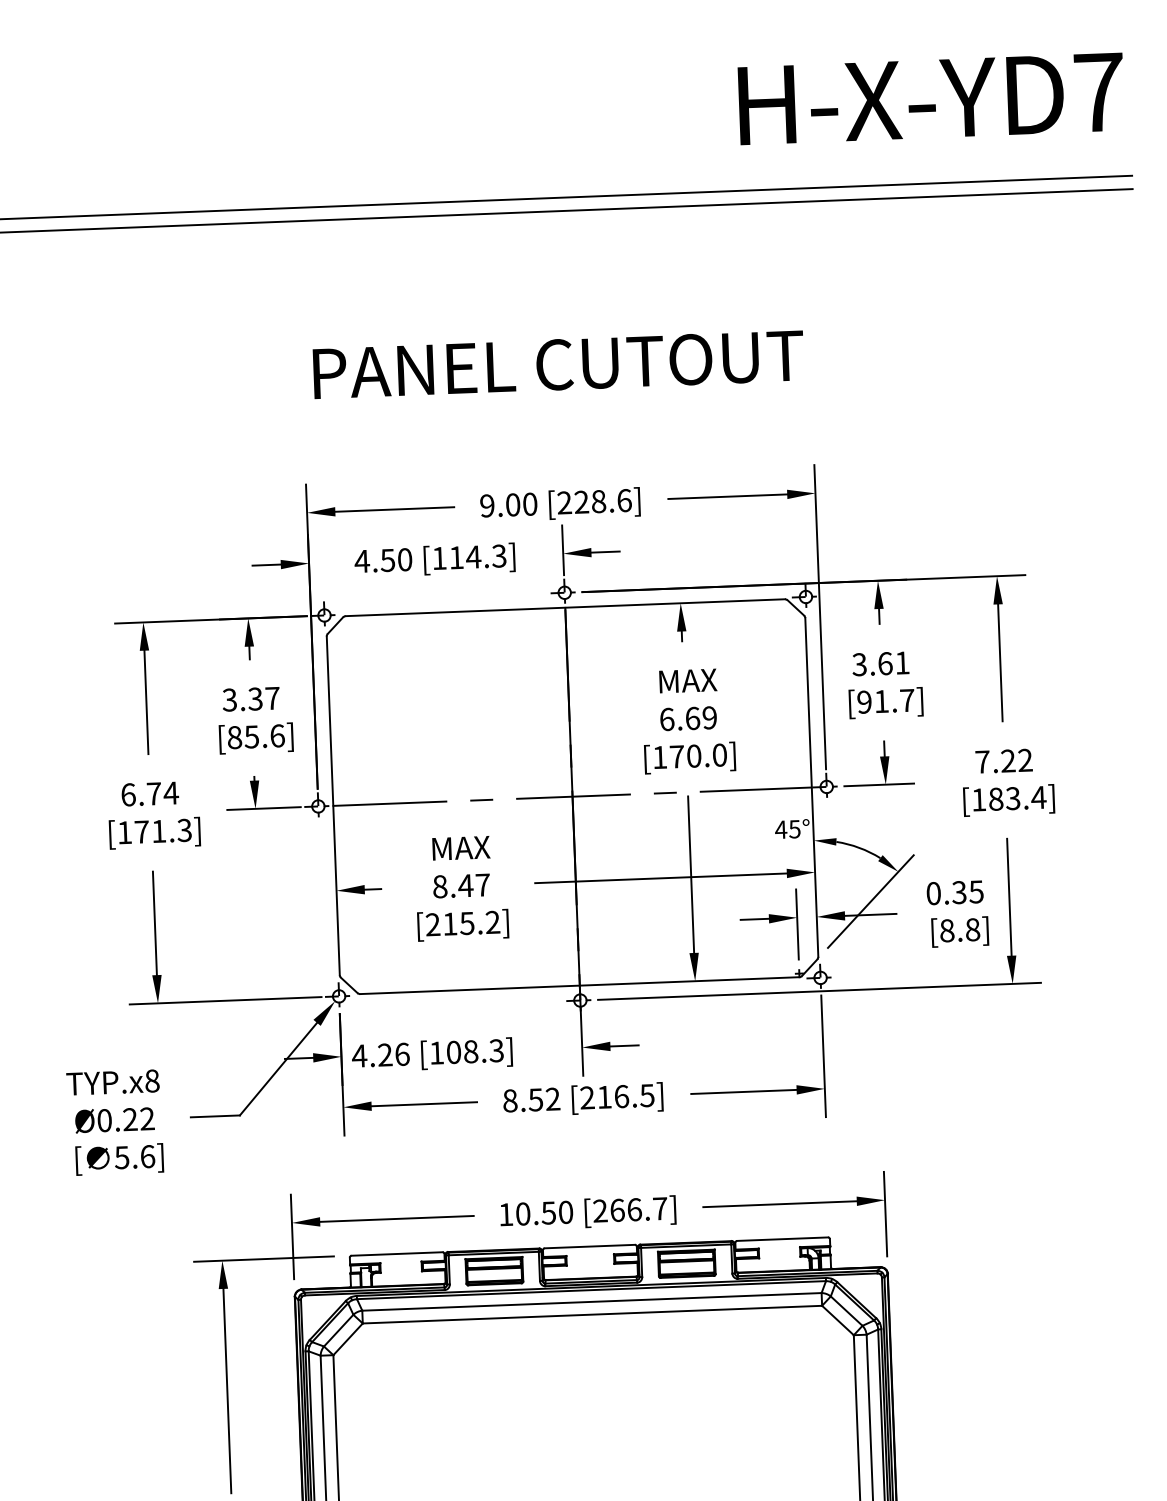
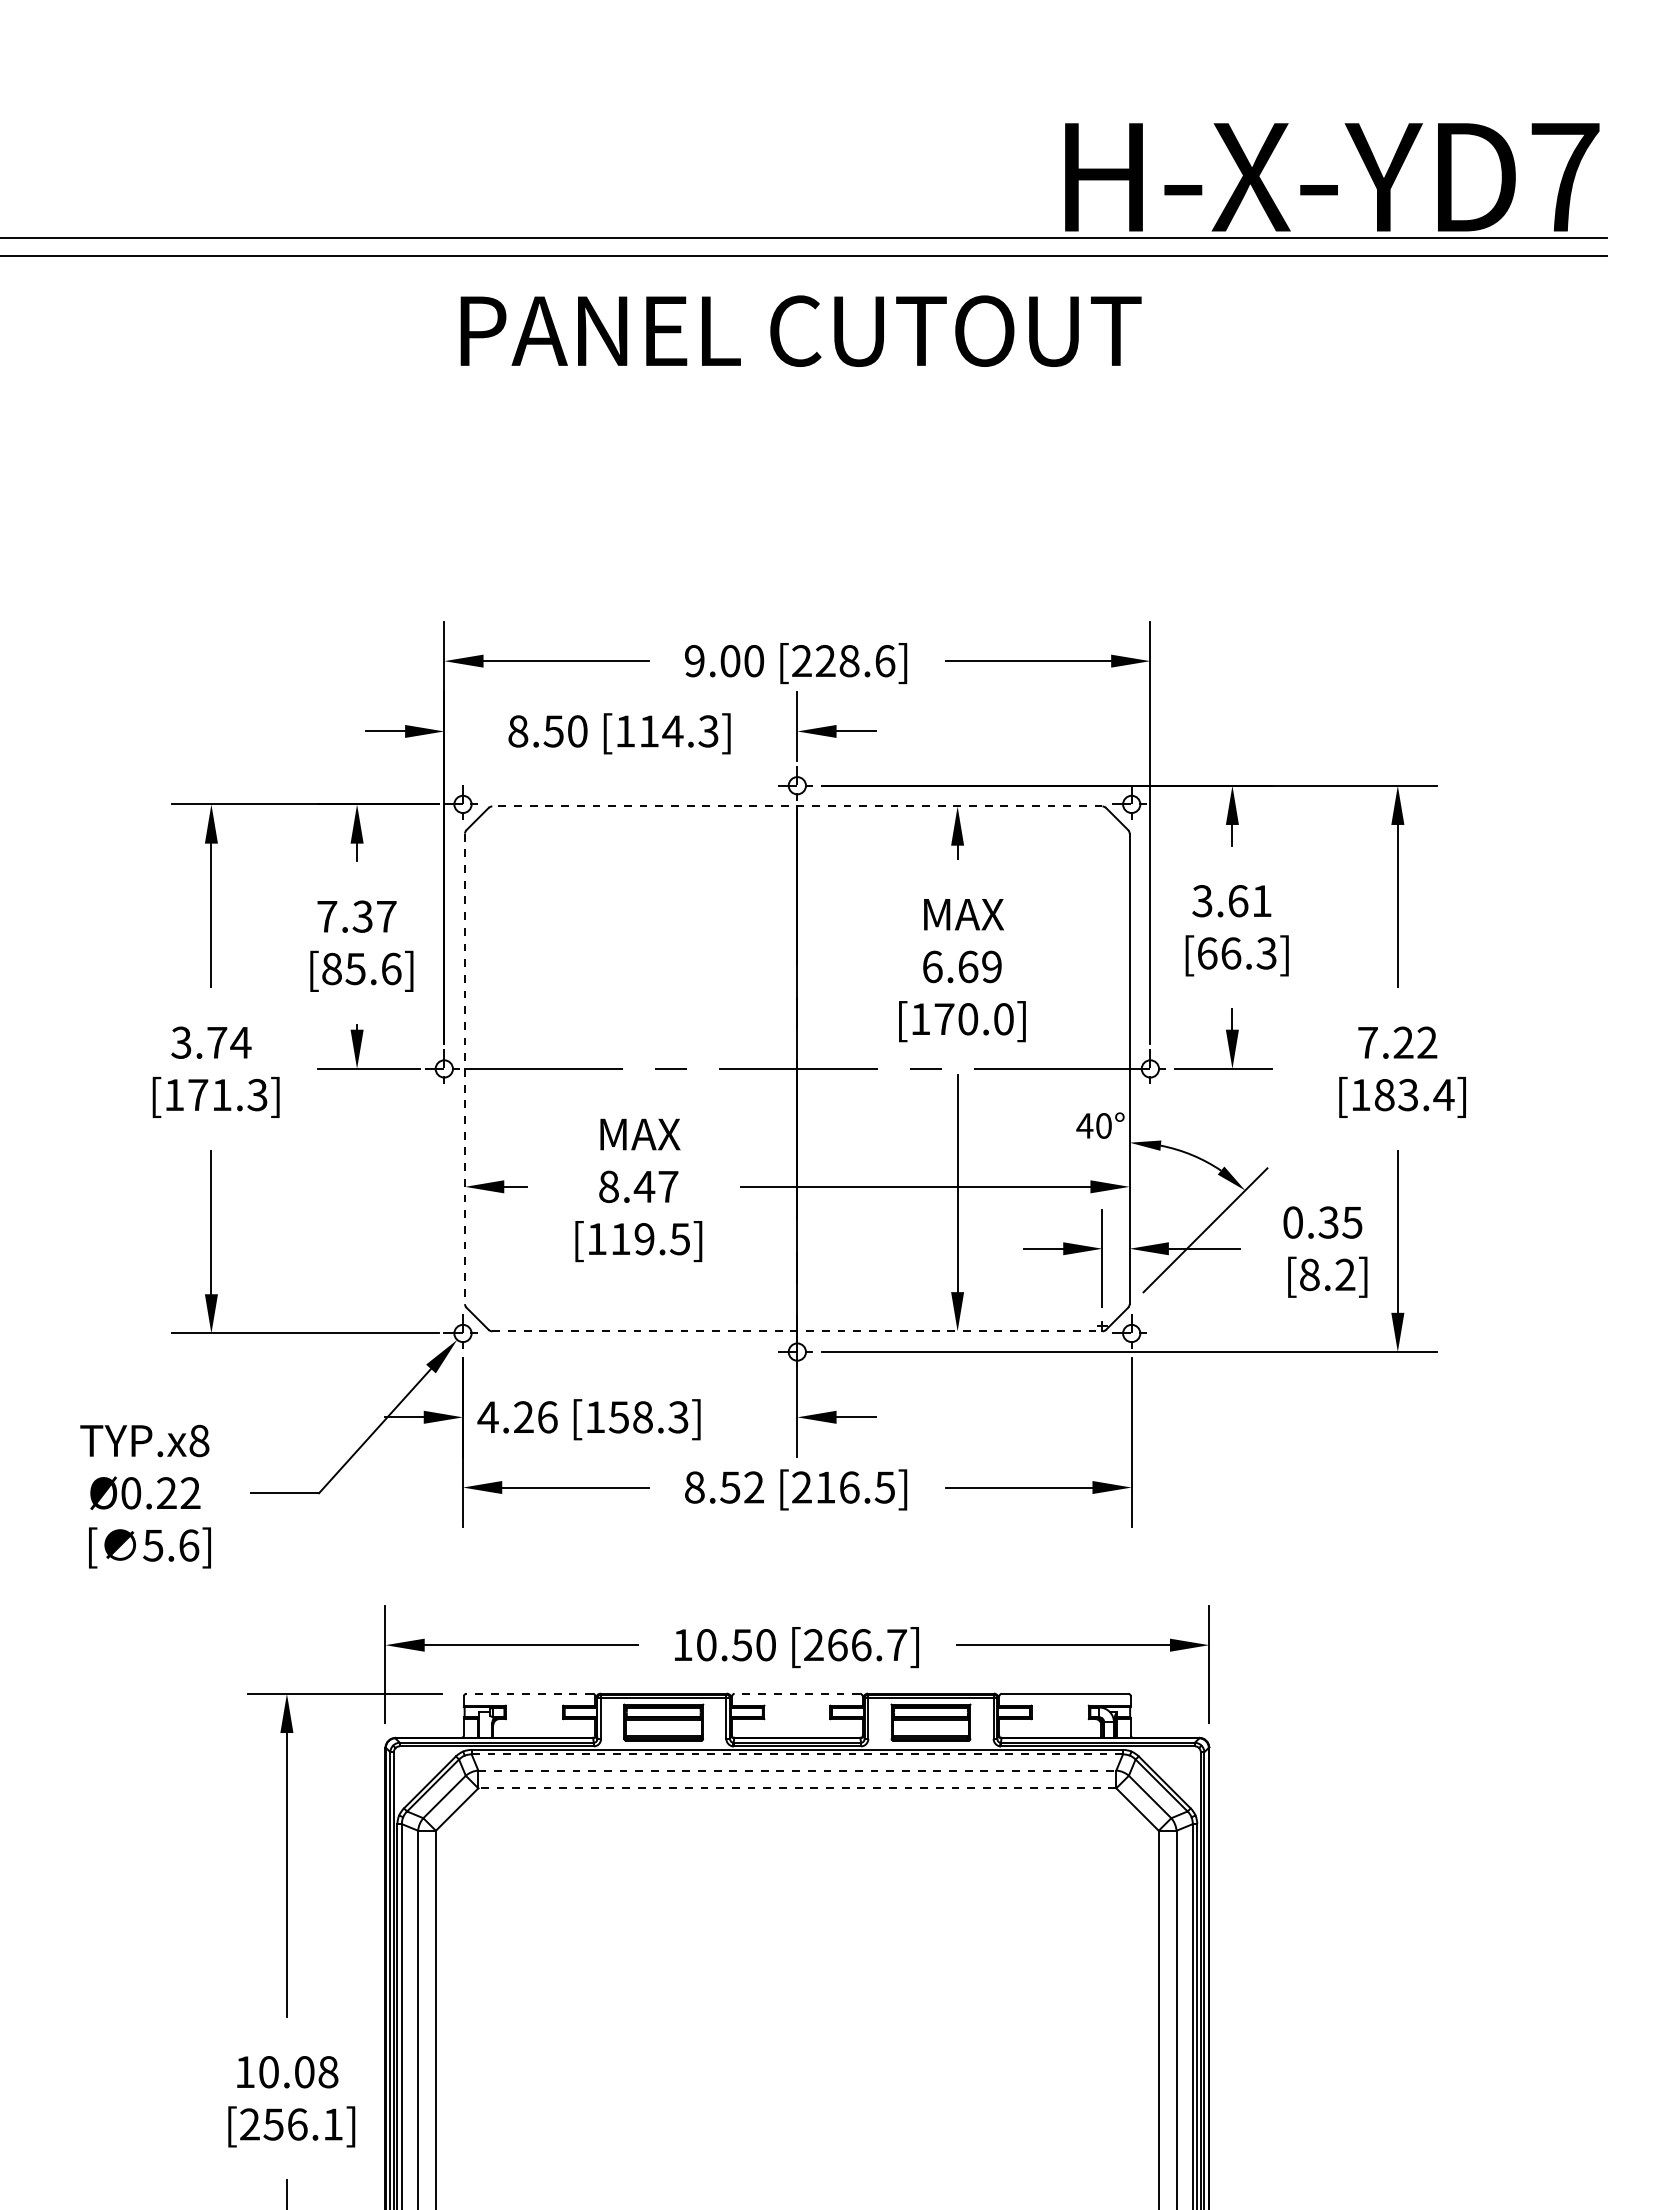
text: (931, 99) -> (1332, 177), moved
text: (558, 364) -> (800, 330), moved
text: (361, 561) -> (517, 731), 4.50 -> 8.50
line: (564, 607) -> (796, 806), solid -> dashed
text: (230, 699) -> (327, 916), 3.37 -> 7.37
text: (885, 701) -> (1236, 953), [91.7] -> [66.3]
text: (128, 794) -> (181, 1042), 6.74 -> 3.74
line: (333, 806) -> (465, 1069), solid -> dashed
text: (794, 828) -> (1103, 1125), 45° -> 40°
text: (462, 923) -> (638, 1239), [215.2] -> [119.5]
text: (972, 929) -> (1345, 1274), [8.8] -> [8.2]
line: (579, 985) -> (797, 1331), solid -> dashed
text: (453, 1052) -> (618, 1417), [108.3] -> [158.3]
line: (589, 1246) -> (797, 1693), solid -> dashed
line: (396, 1253) -> (529, 1693), solid -> dashed
line: (591, 1290) -> (797, 1754), solid -> dashed
line: (592, 1301) -> (797, 1770), solid -> dashed
line: (592, 1314) -> (797, 1788), solid -> dashed

